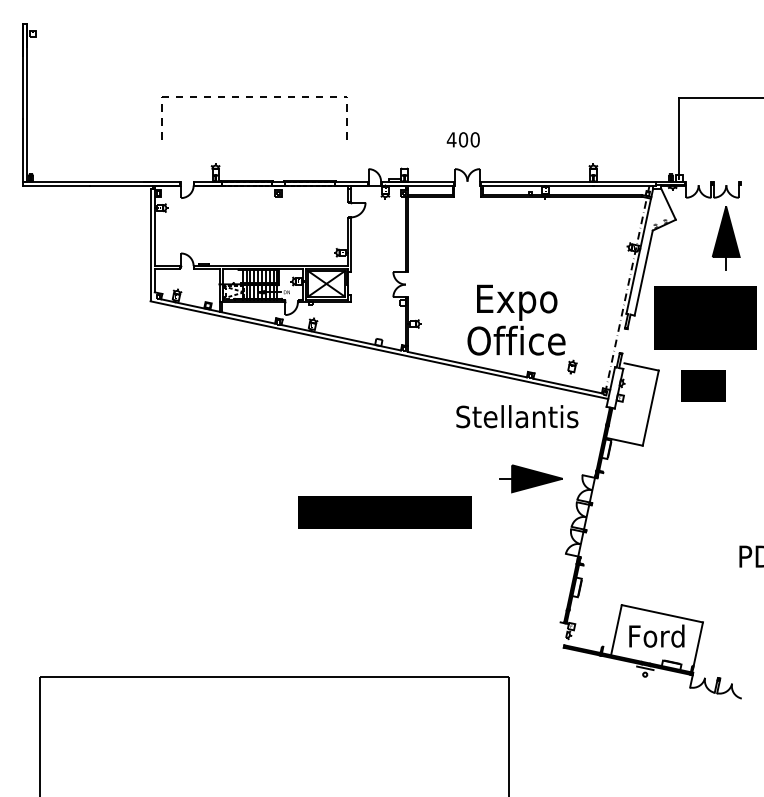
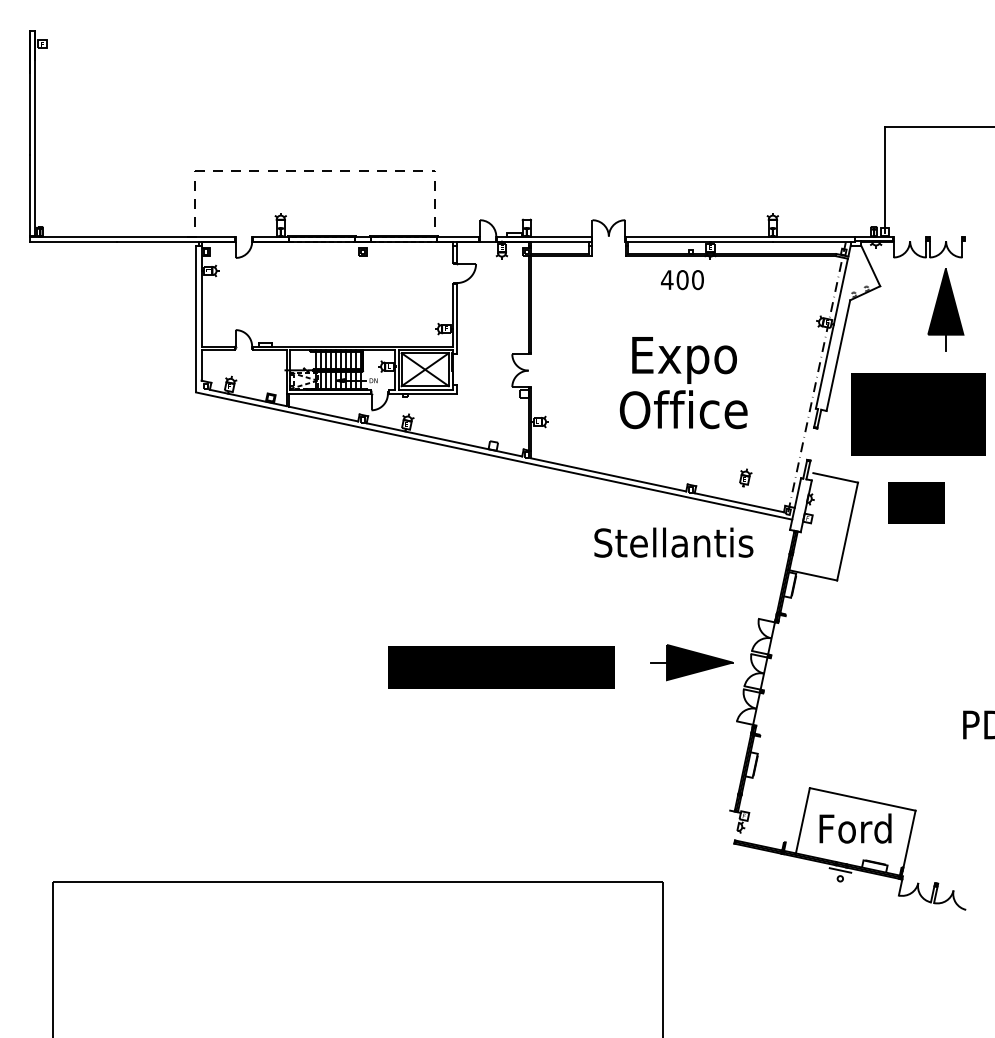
part: (253, 97) -> (313, 171), moved
text: (463, 140) -> (682, 280), moved
text: (516, 320) -> (683, 383), moved
part: (530, 478) -> (691, 662), moved

